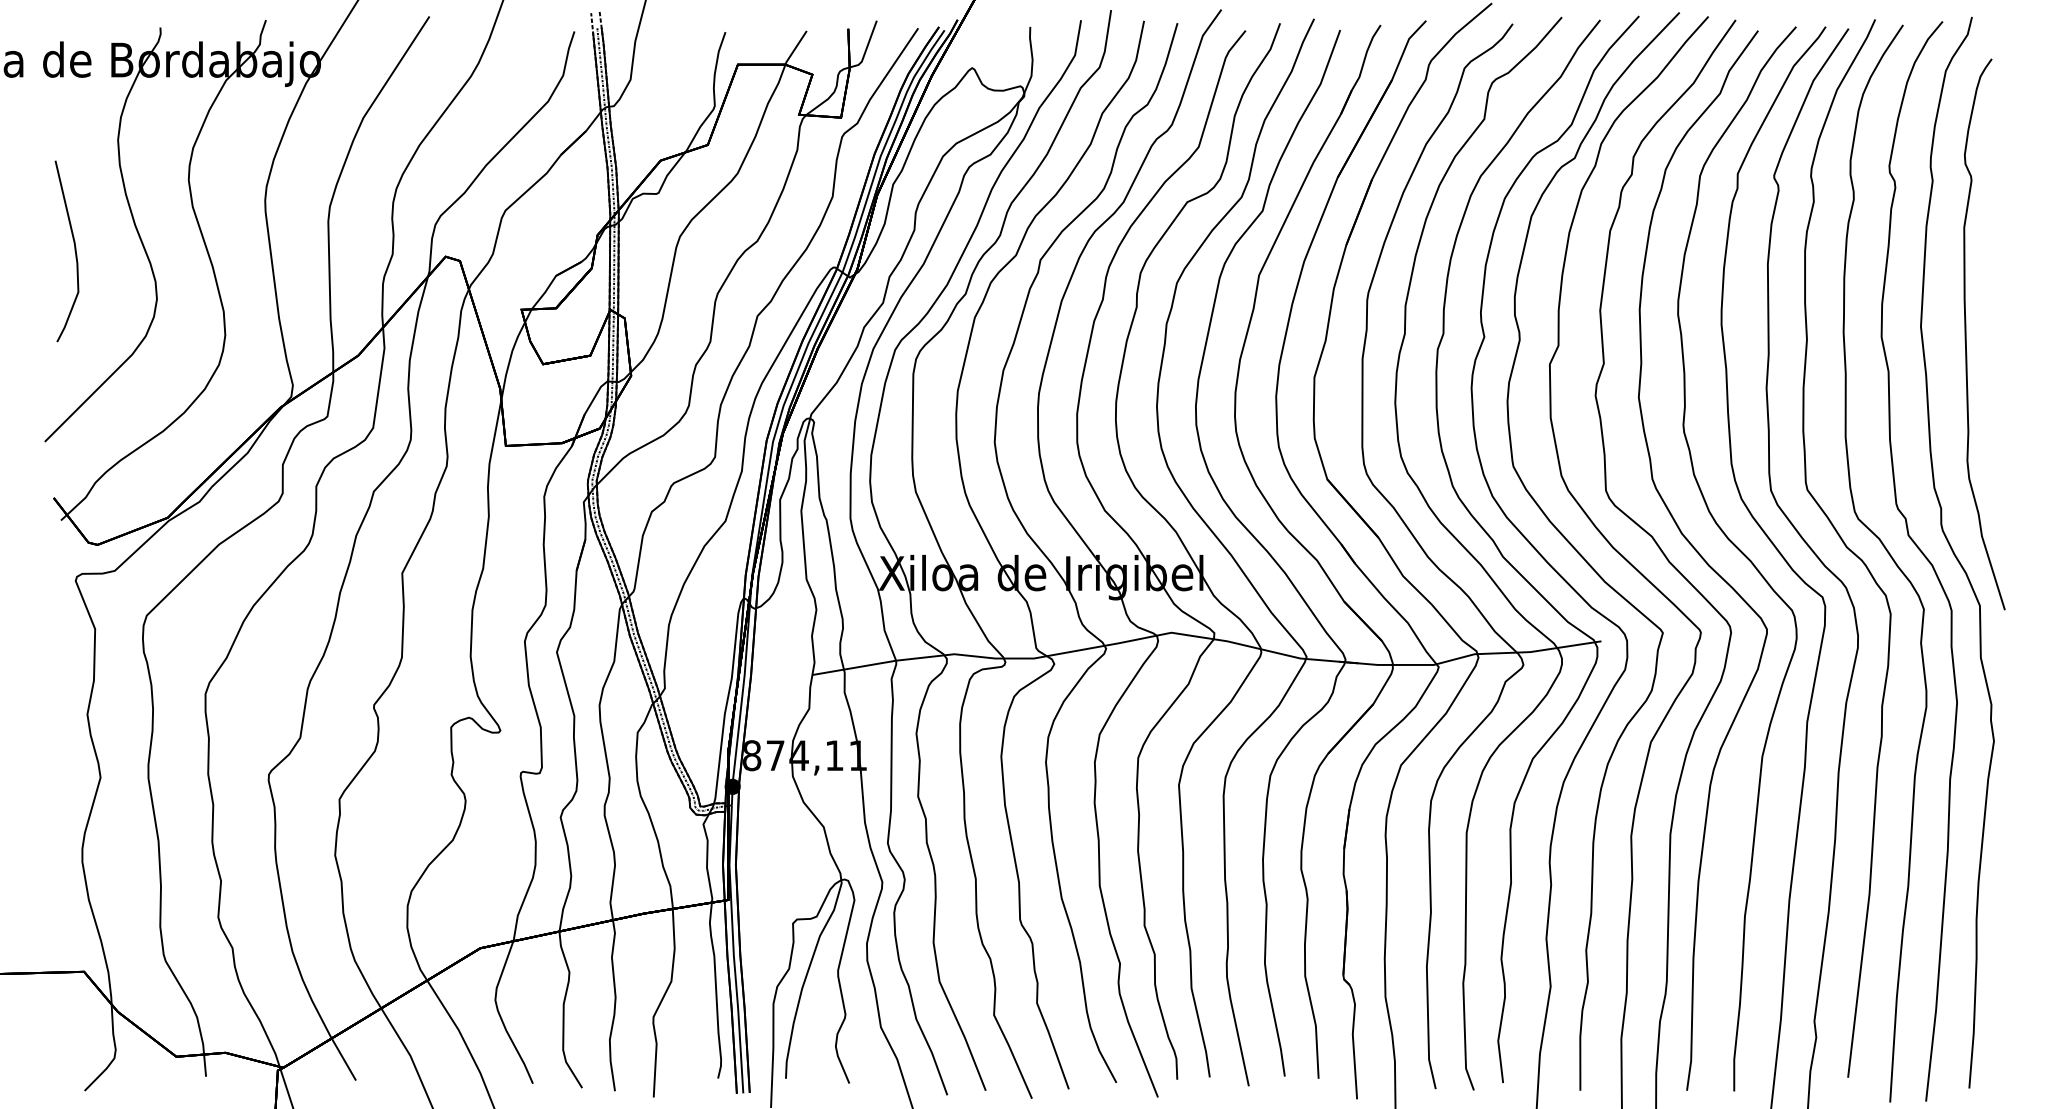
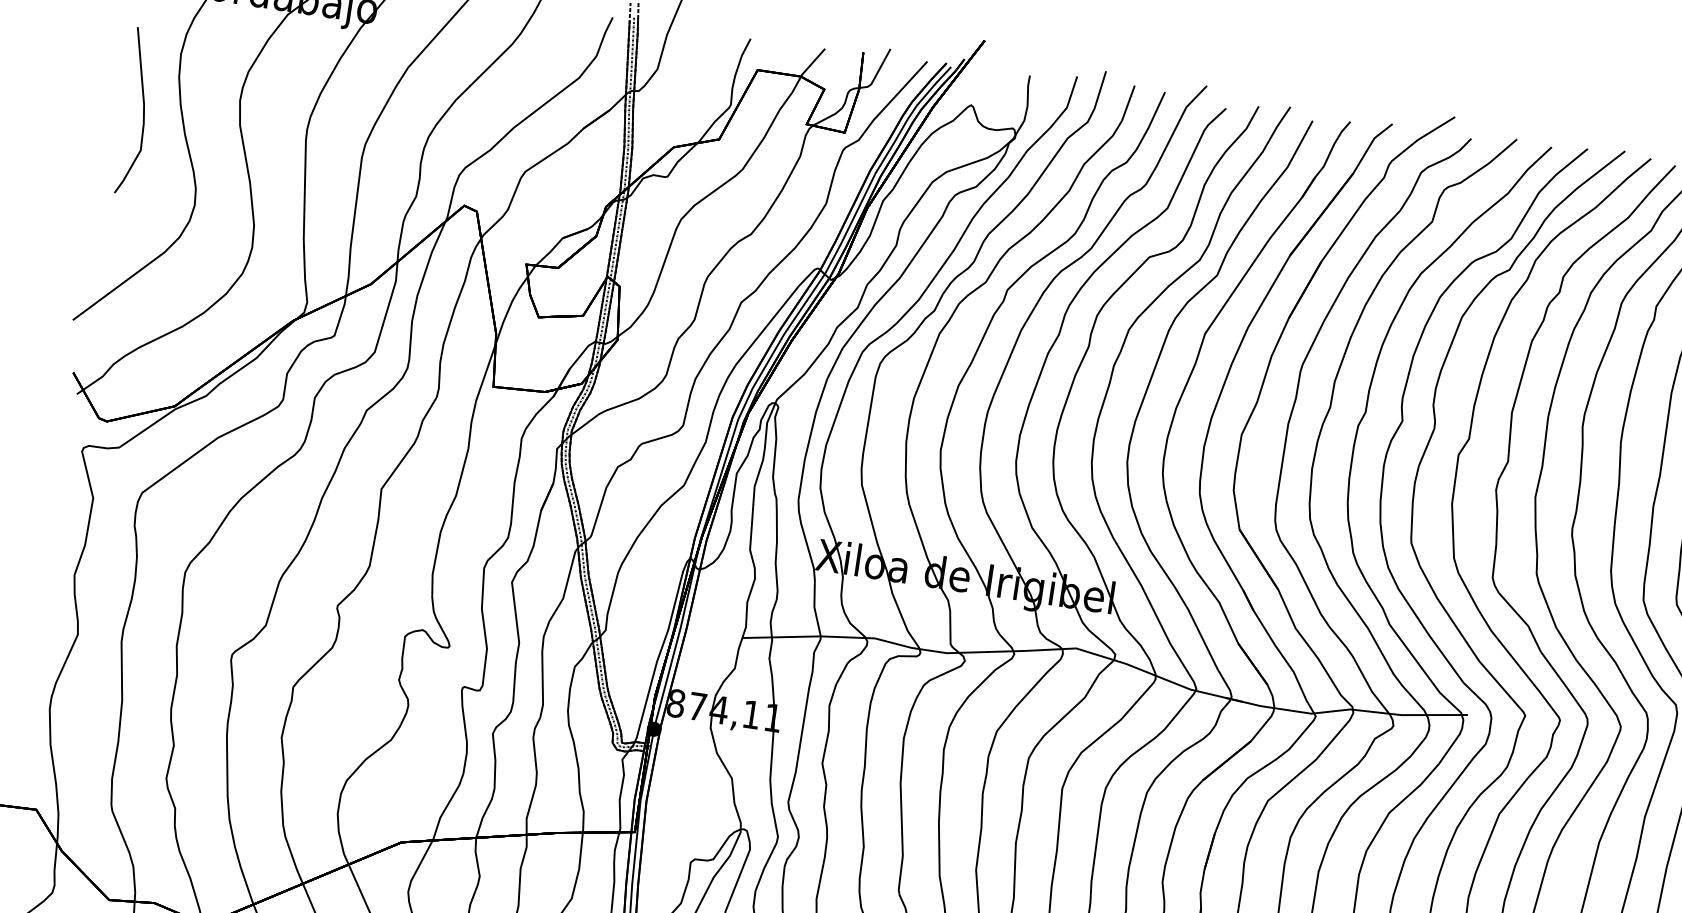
part: (74, 251) -> (142, 112), moved

